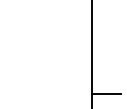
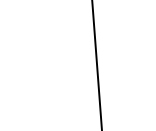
line: (105, 93) -> (122, 113), removed

